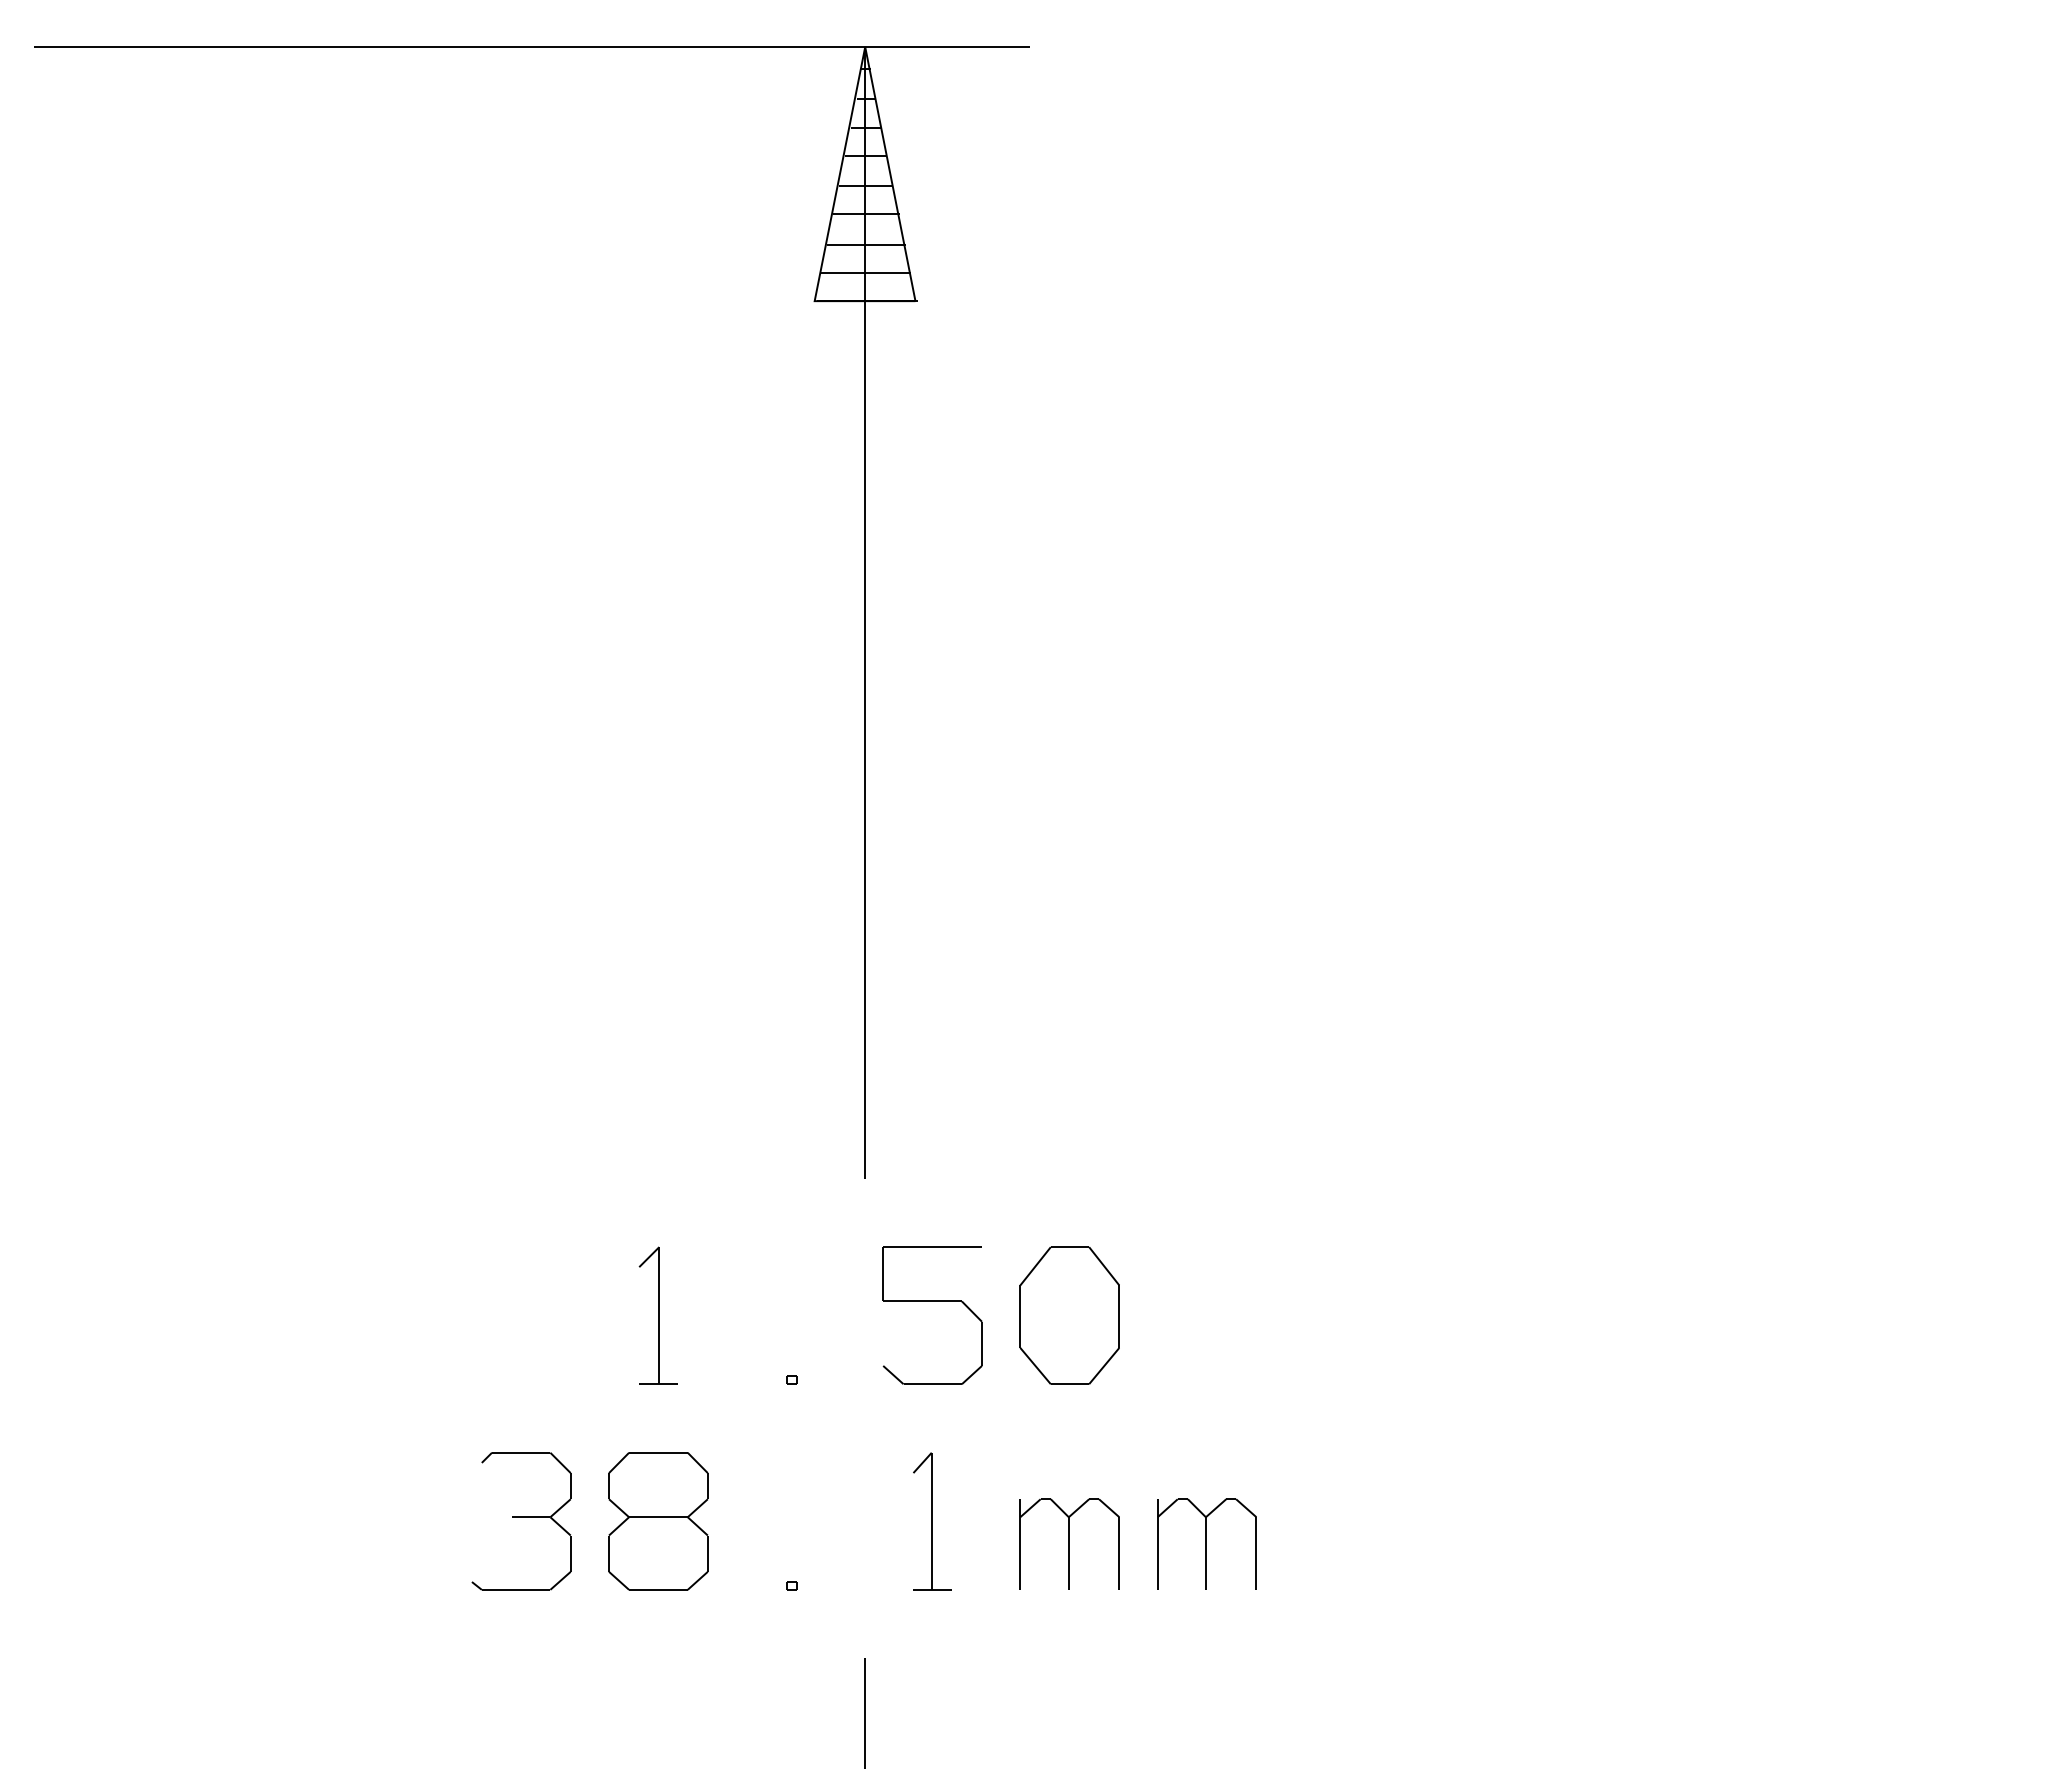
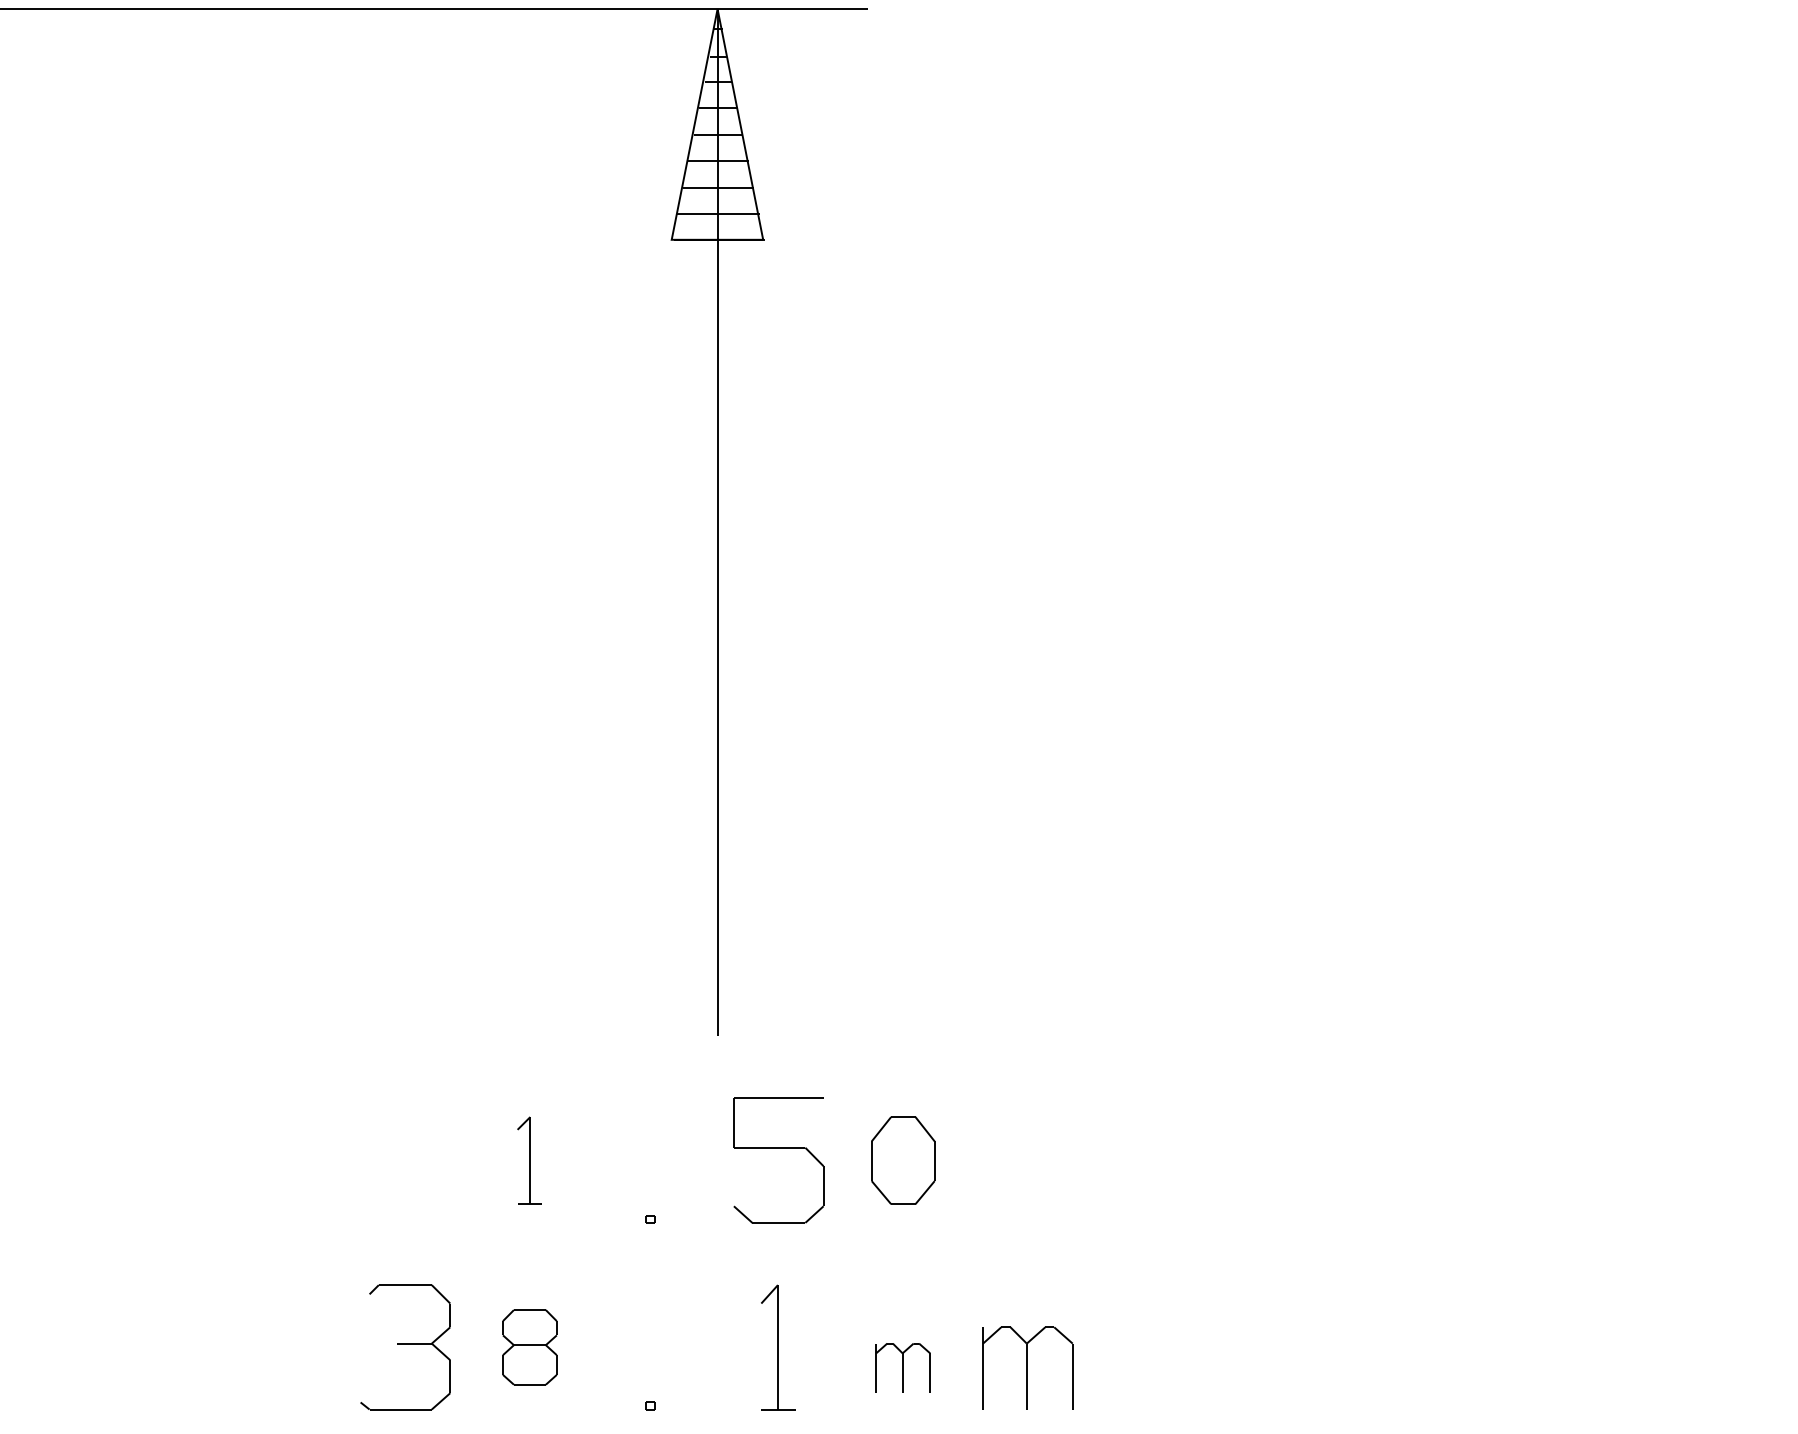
part: (657, 1315) -> (529, 1160), size x0.7
part: (1069, 1315) -> (903, 1160), size x0.7
part: (658, 1521) -> (529, 1347), size x0.6
part: (1069, 1543) -> (903, 1367), size x0.6

